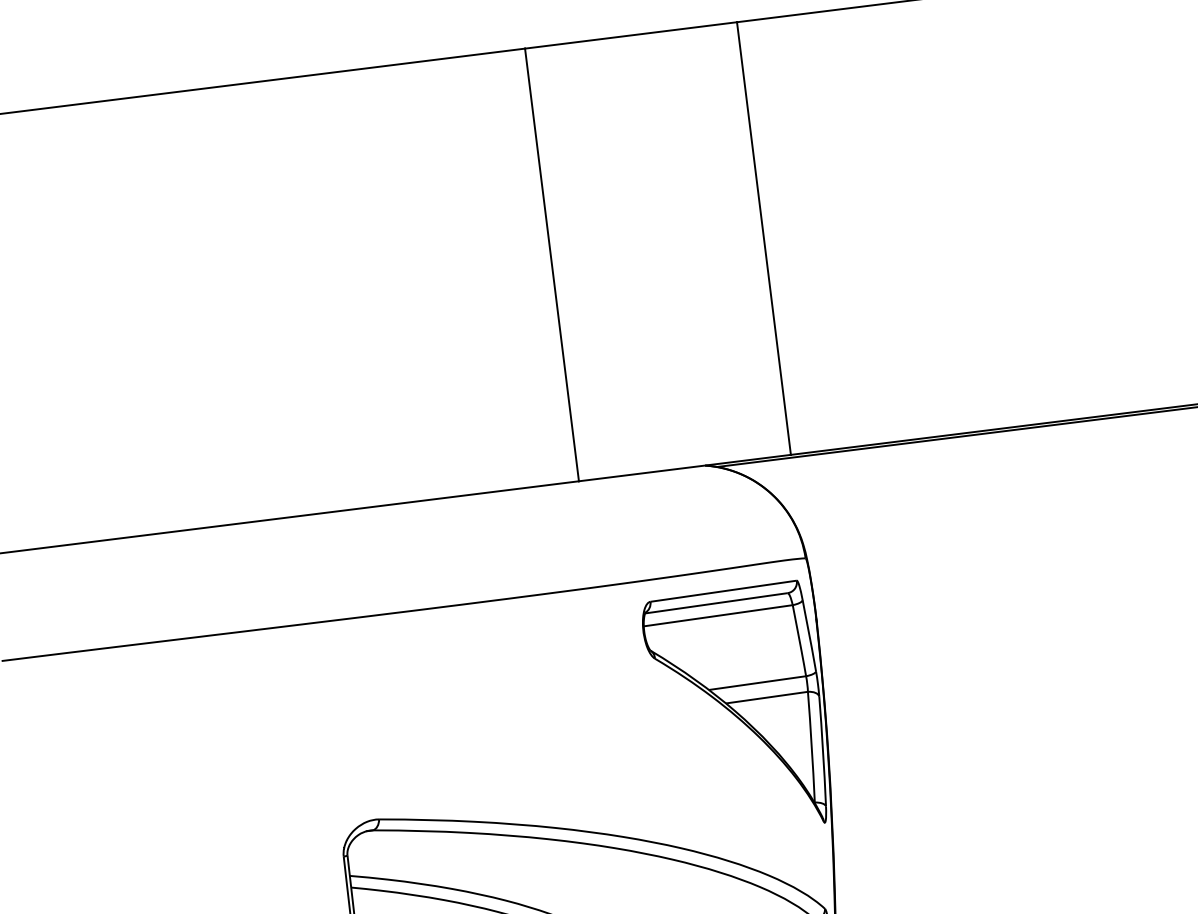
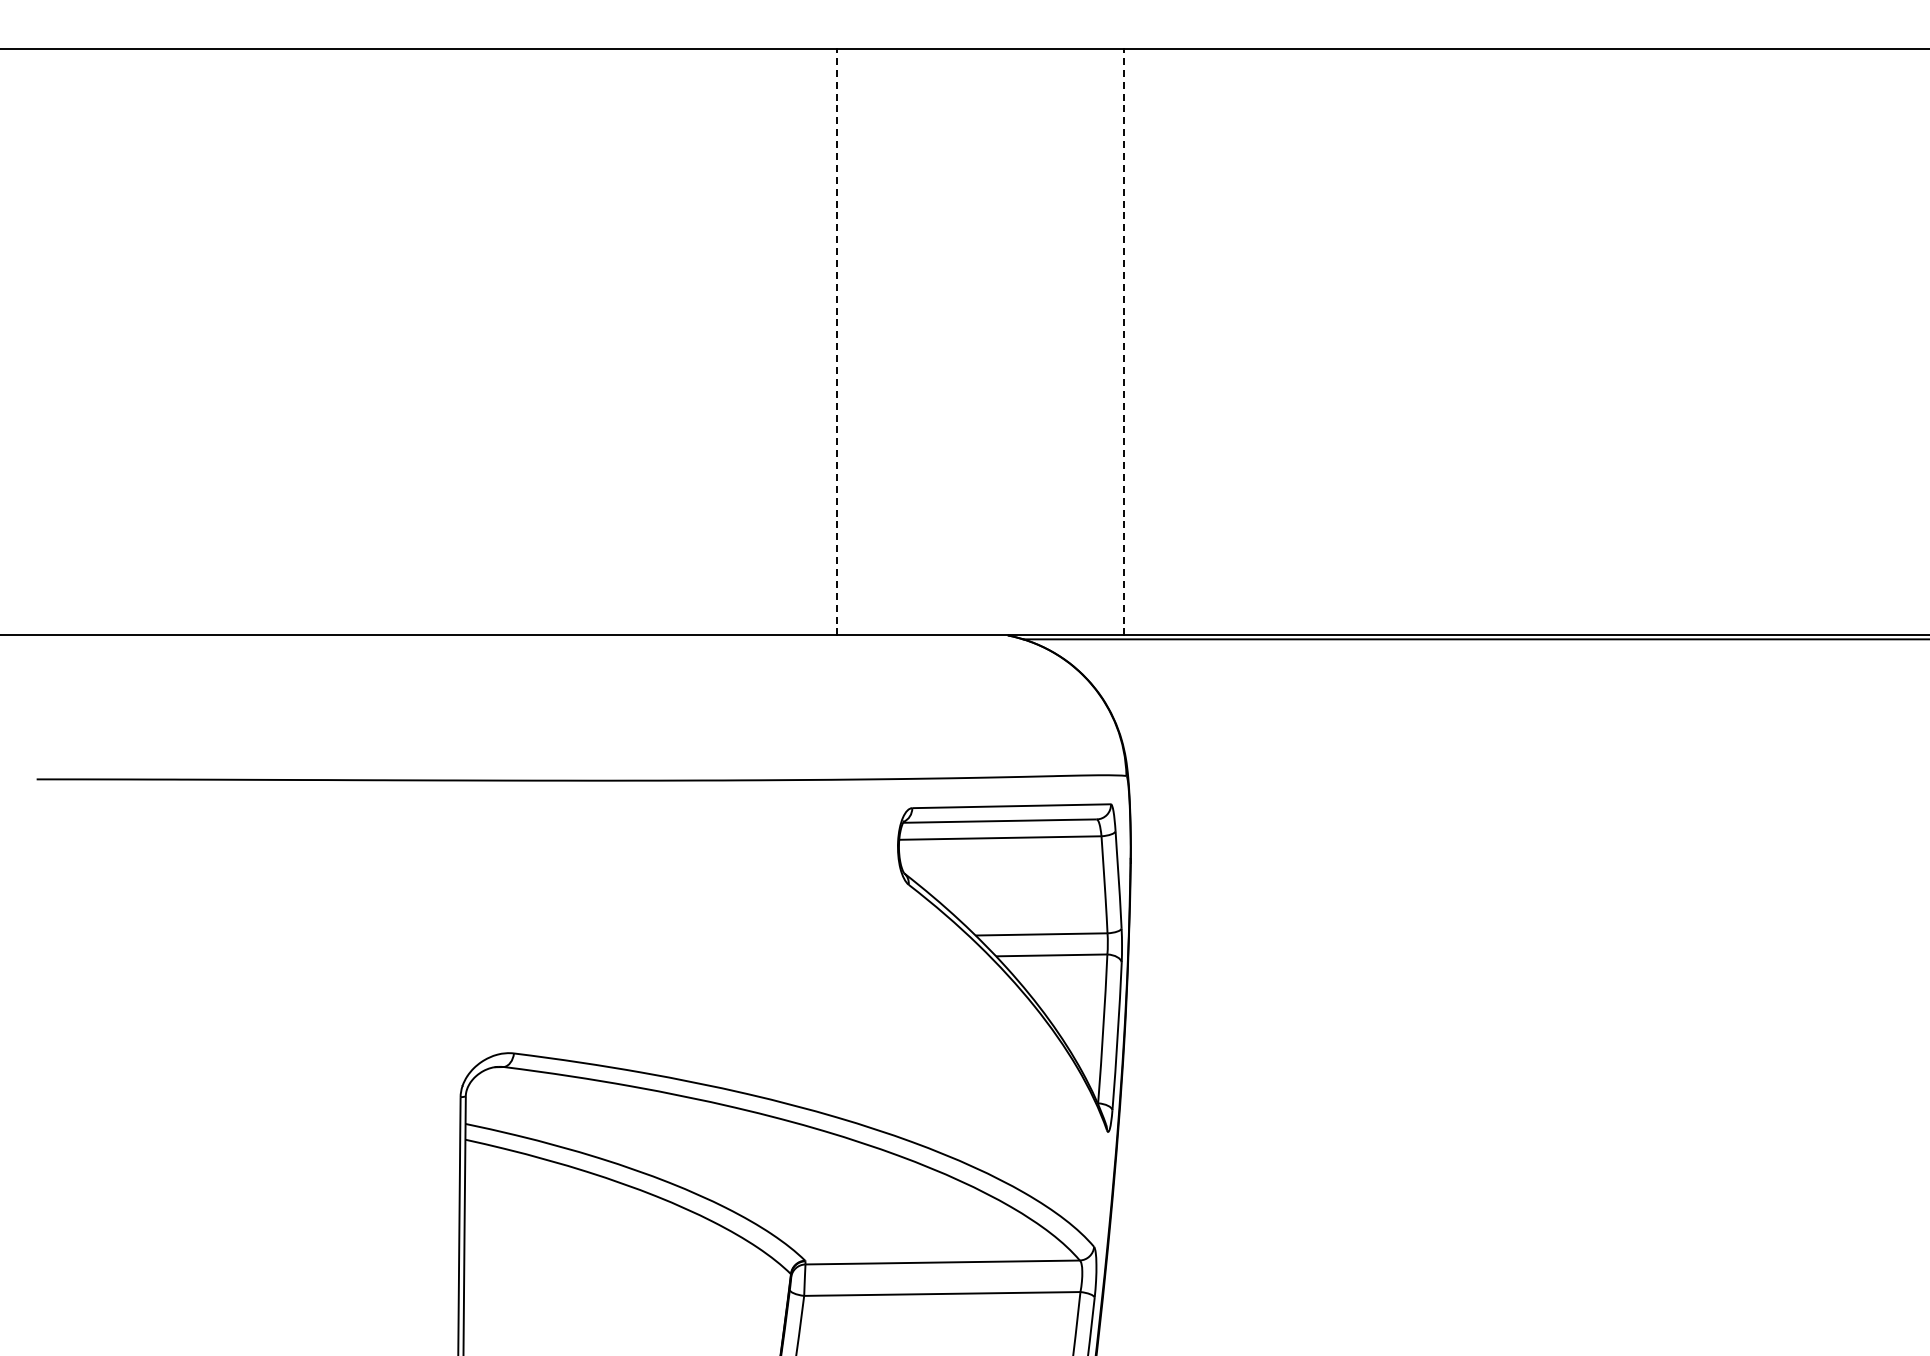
line: (764, 237) -> (1124, 341), solid -> dashed
line: (551, 264) -> (836, 341), solid -> dashed

